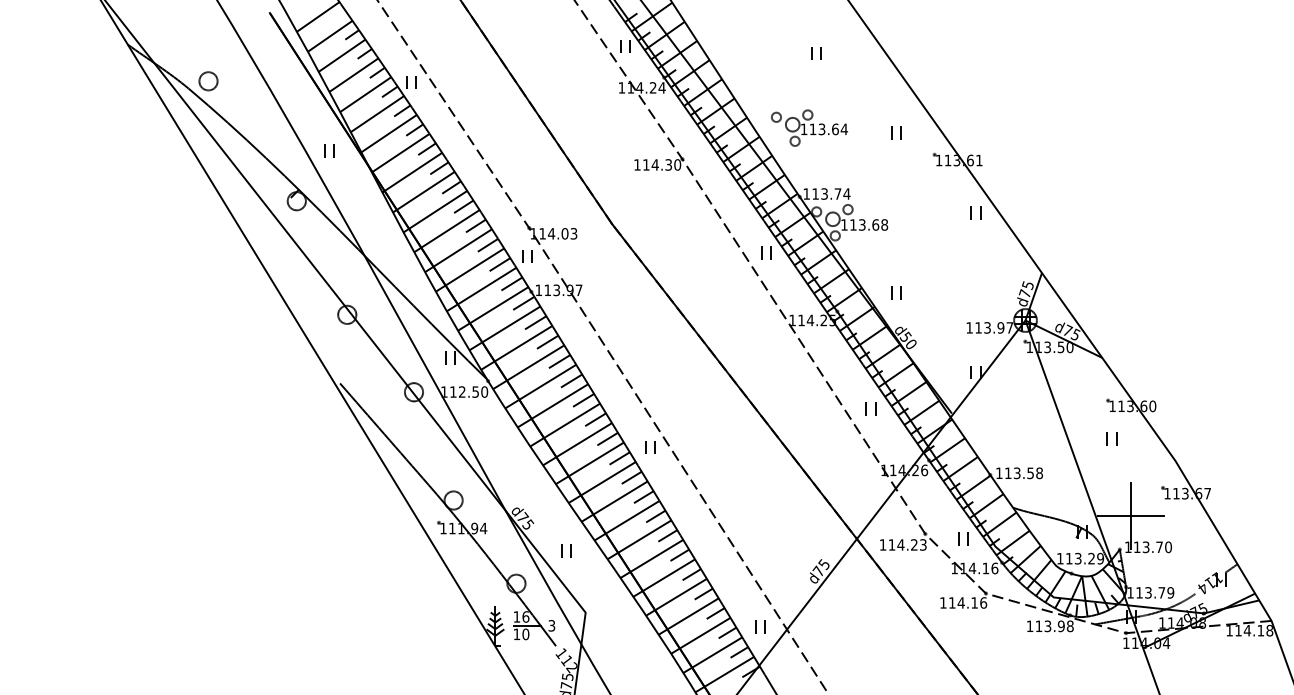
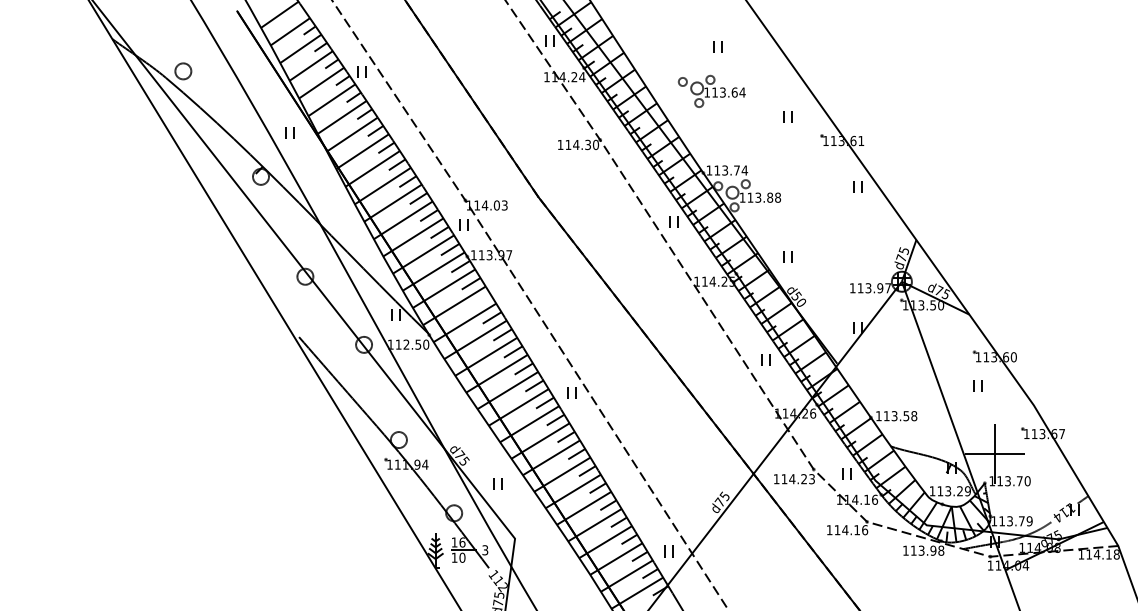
part: (809, 127) -> (711, 90), moved
text: (875, 224) -> (769, 197), 113.68 -> 113.88
line: (547, 341) -> (481, 300), removed

